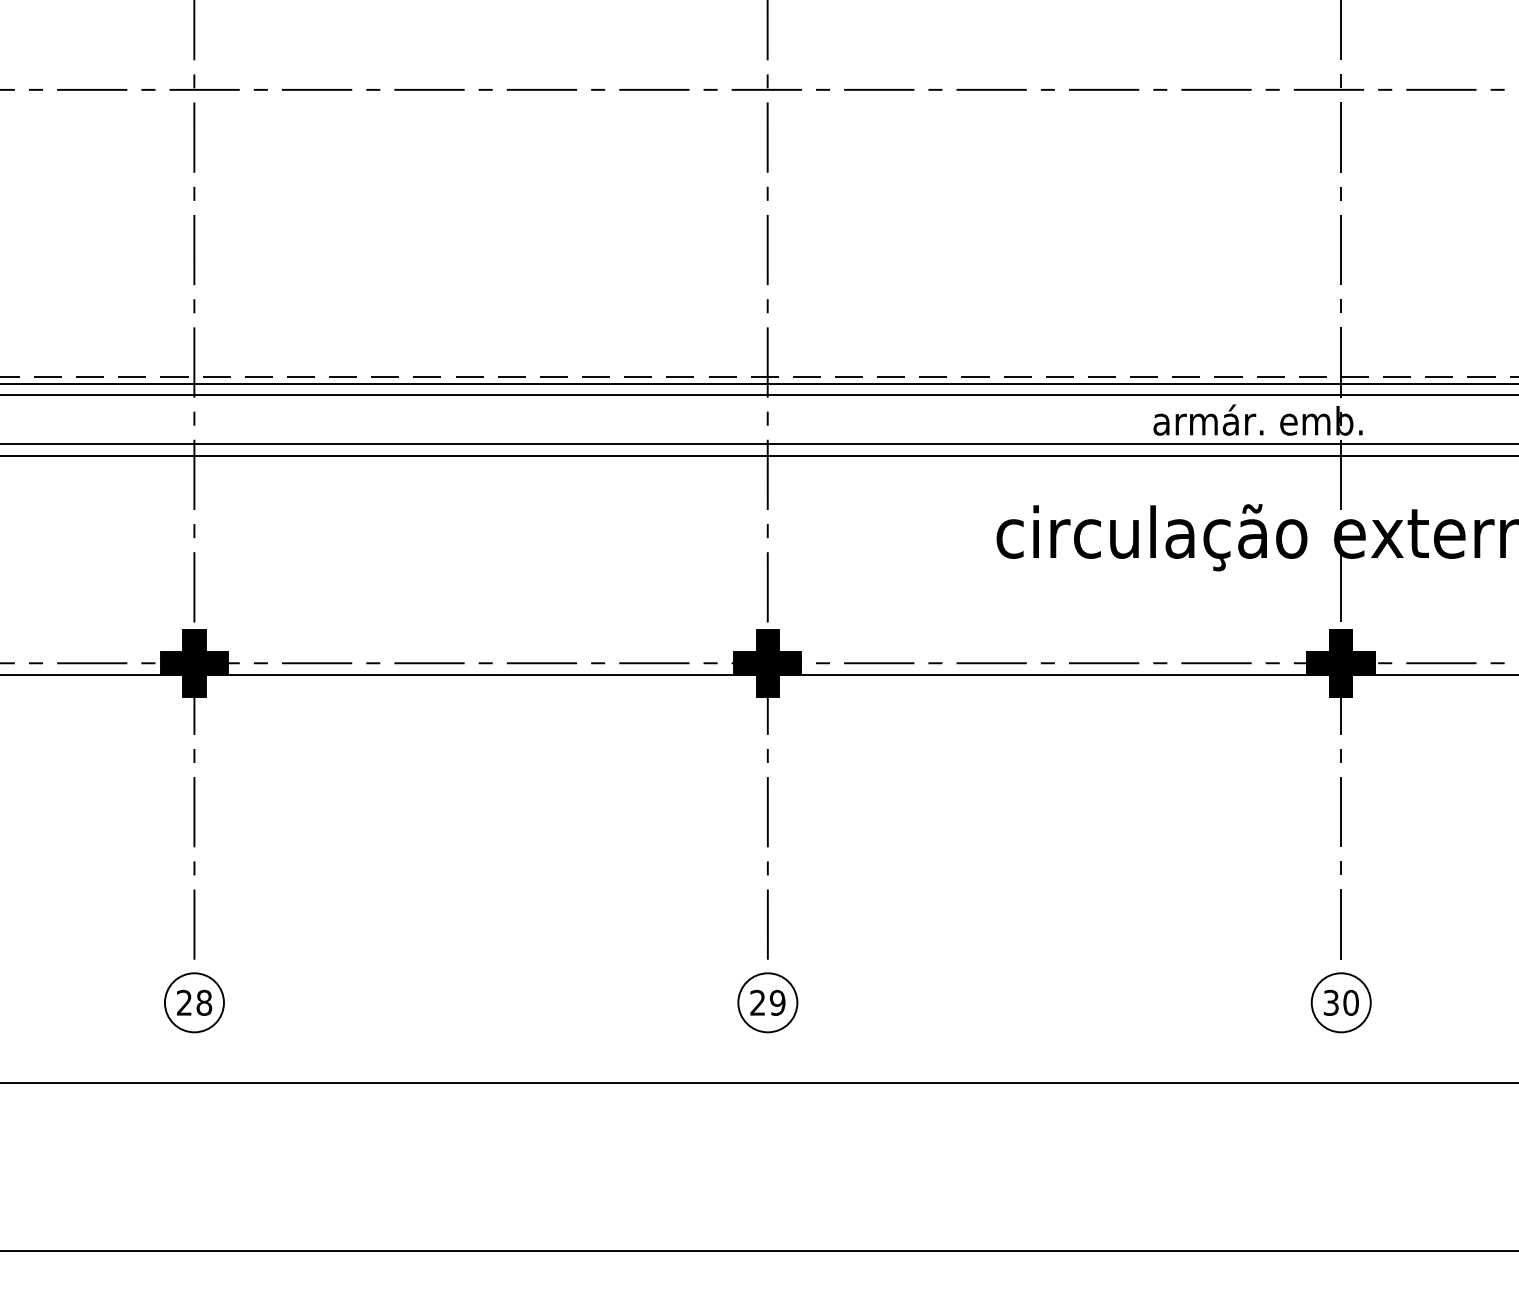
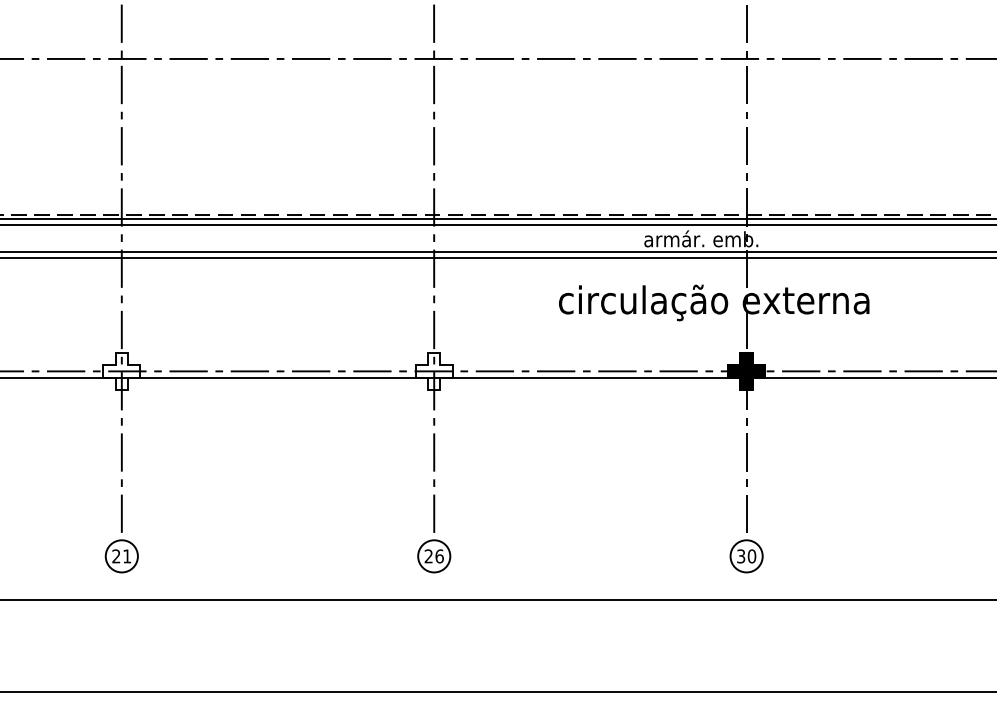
fill: (193, 663) -> (121, 371), removed
fill: (766, 663) -> (433, 371), removed
text: (204, 1003) -> (127, 556), 28 -> 21
text: (777, 1003) -> (439, 556), 29 -> 26

